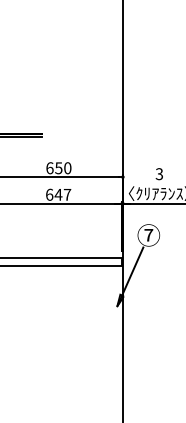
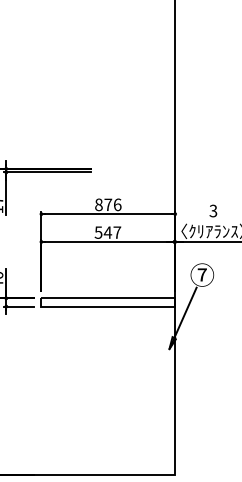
text: (59, 167) -> (108, 204), 650 -> 876
text: (49, 194) -> (98, 232), 647 -> 547

